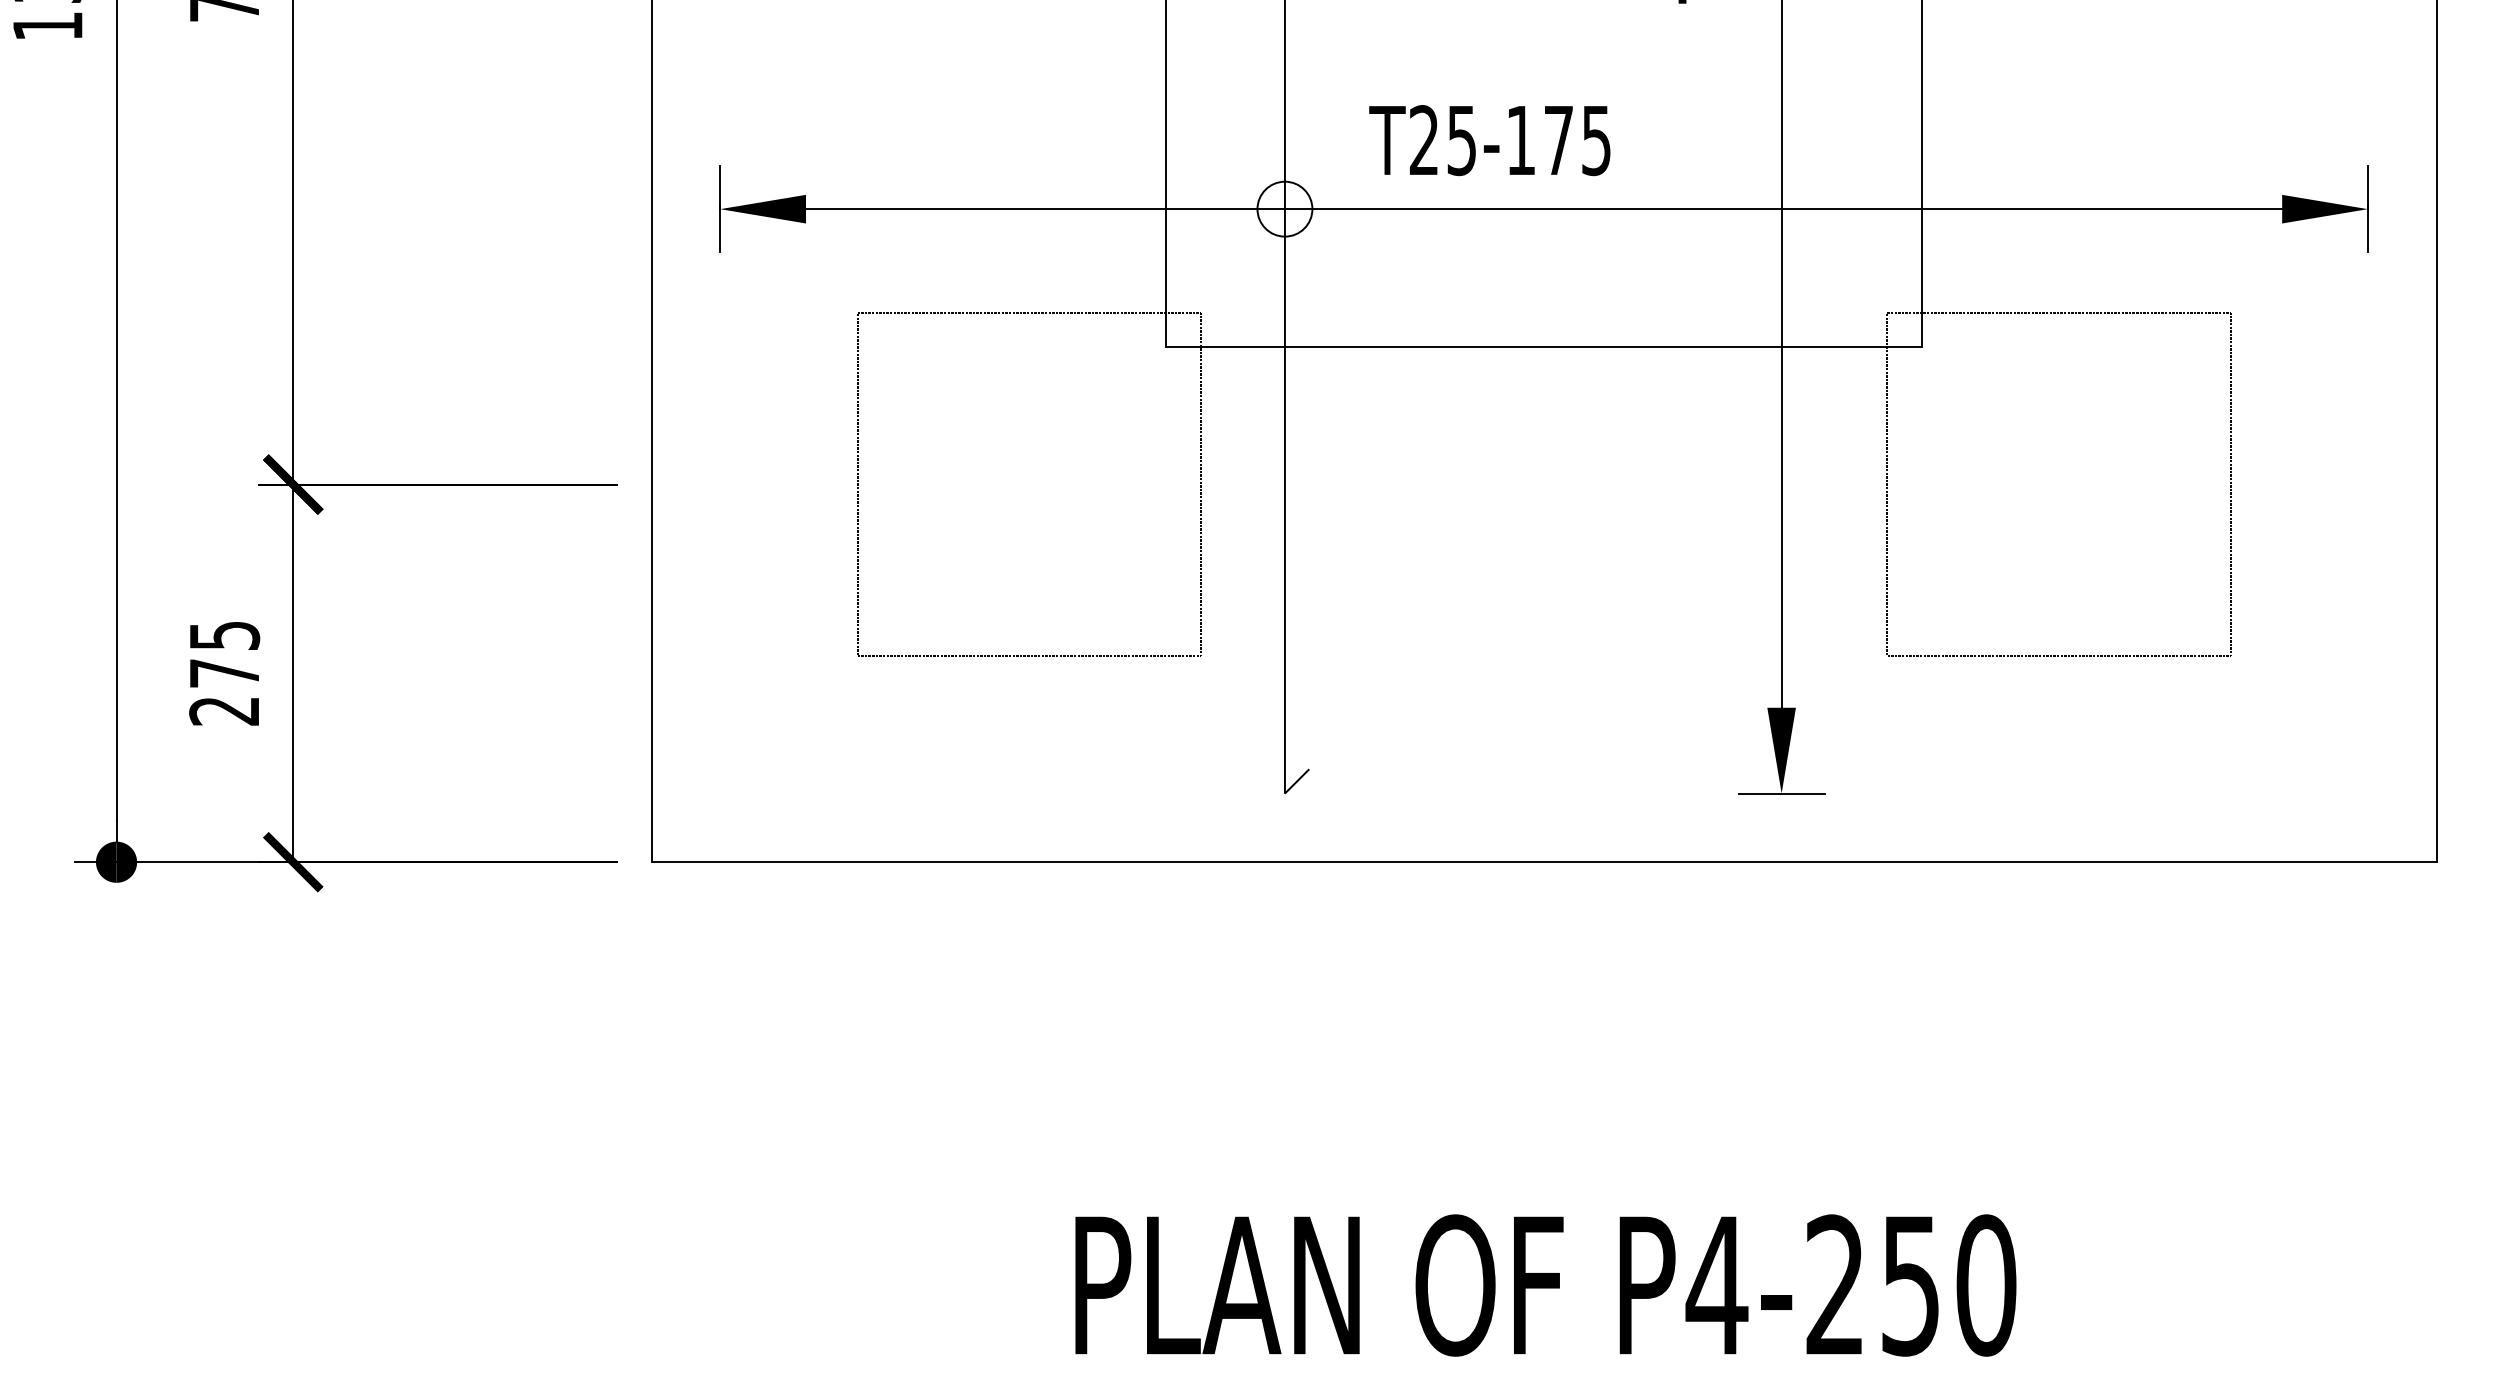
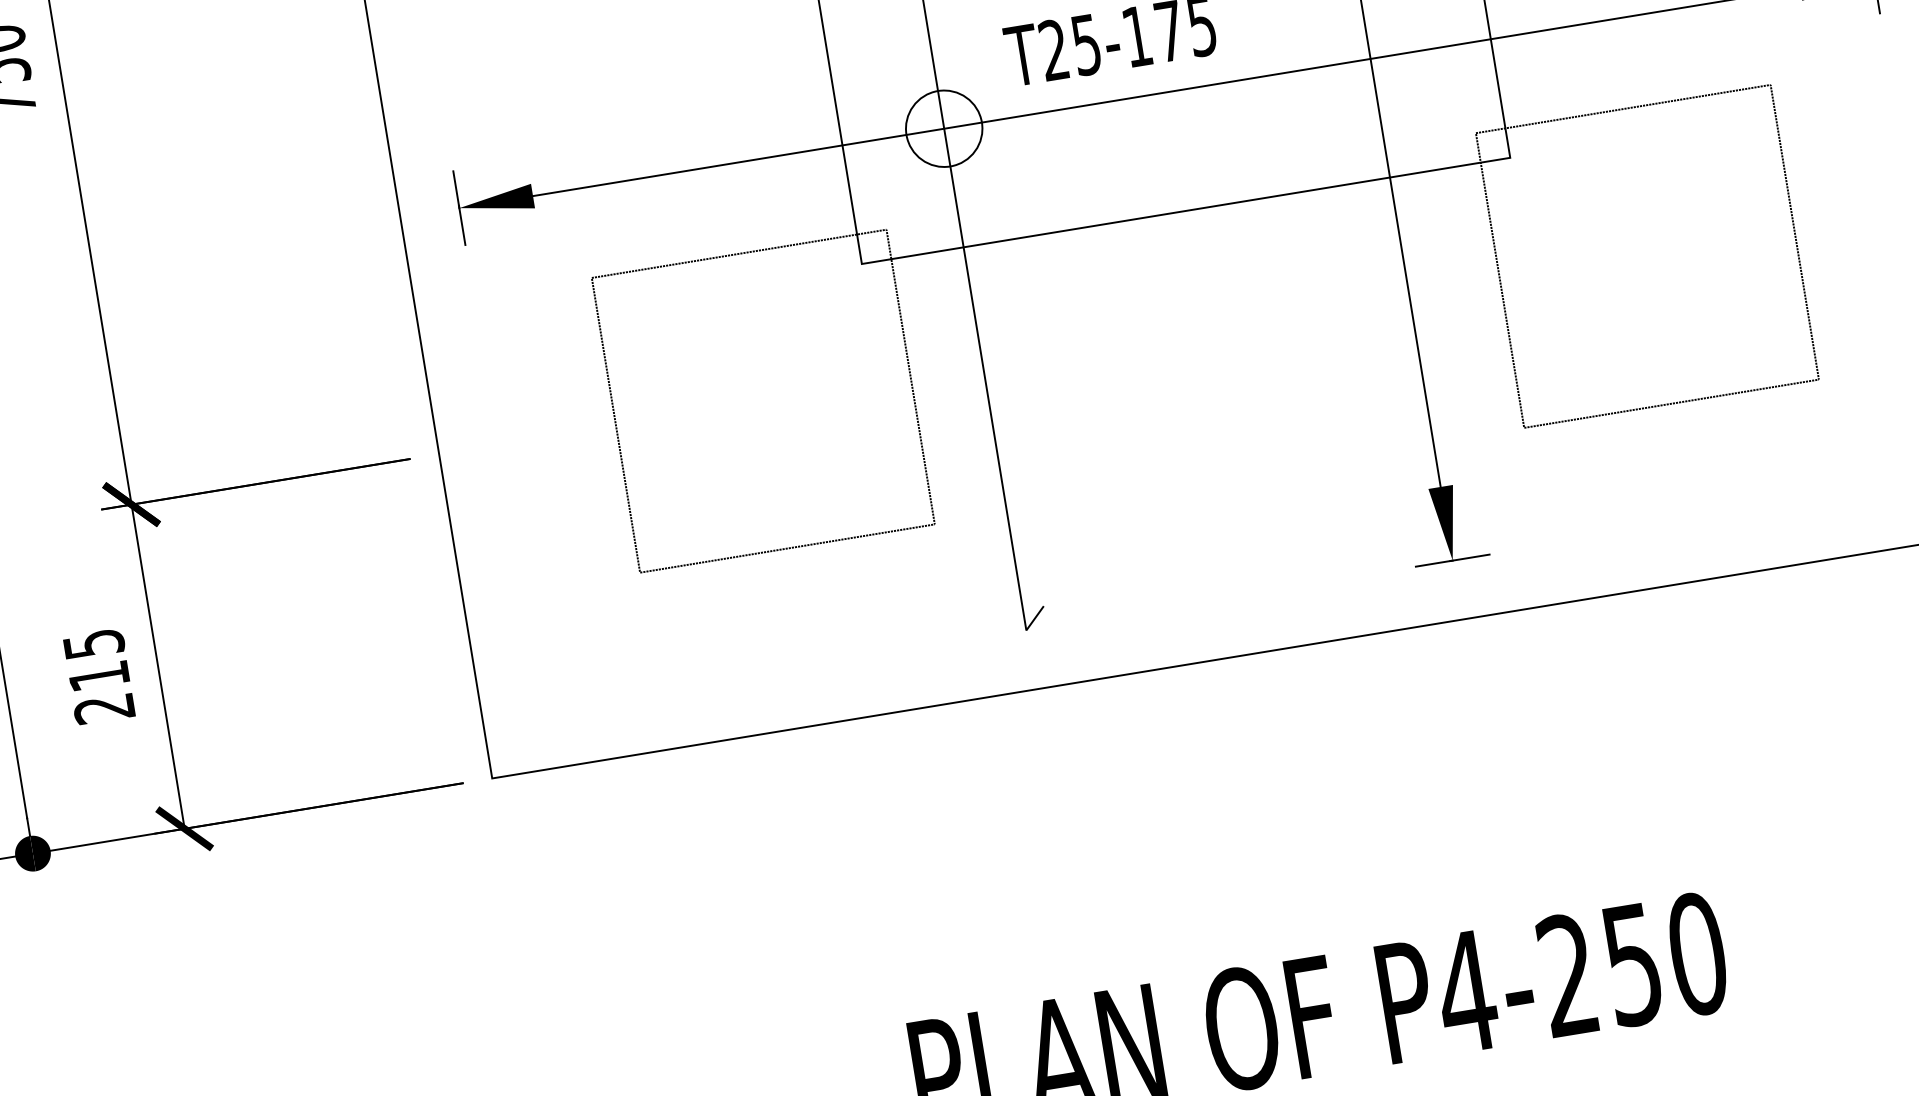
circle: (1284, 208) -> (943, 128), size x1.6
text: (224, 673) -> (99, 676), 275 -> 215

